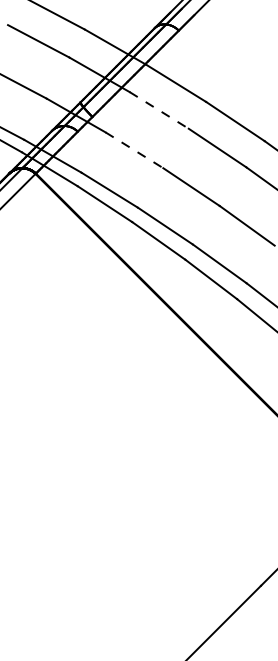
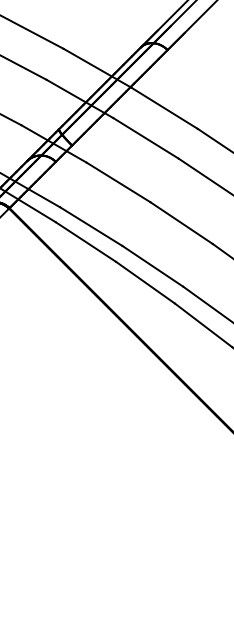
line: (159, 110) -> (146, 138), dashed -> solid
line: (134, 150) -> (118, 182), dashed -> solid

